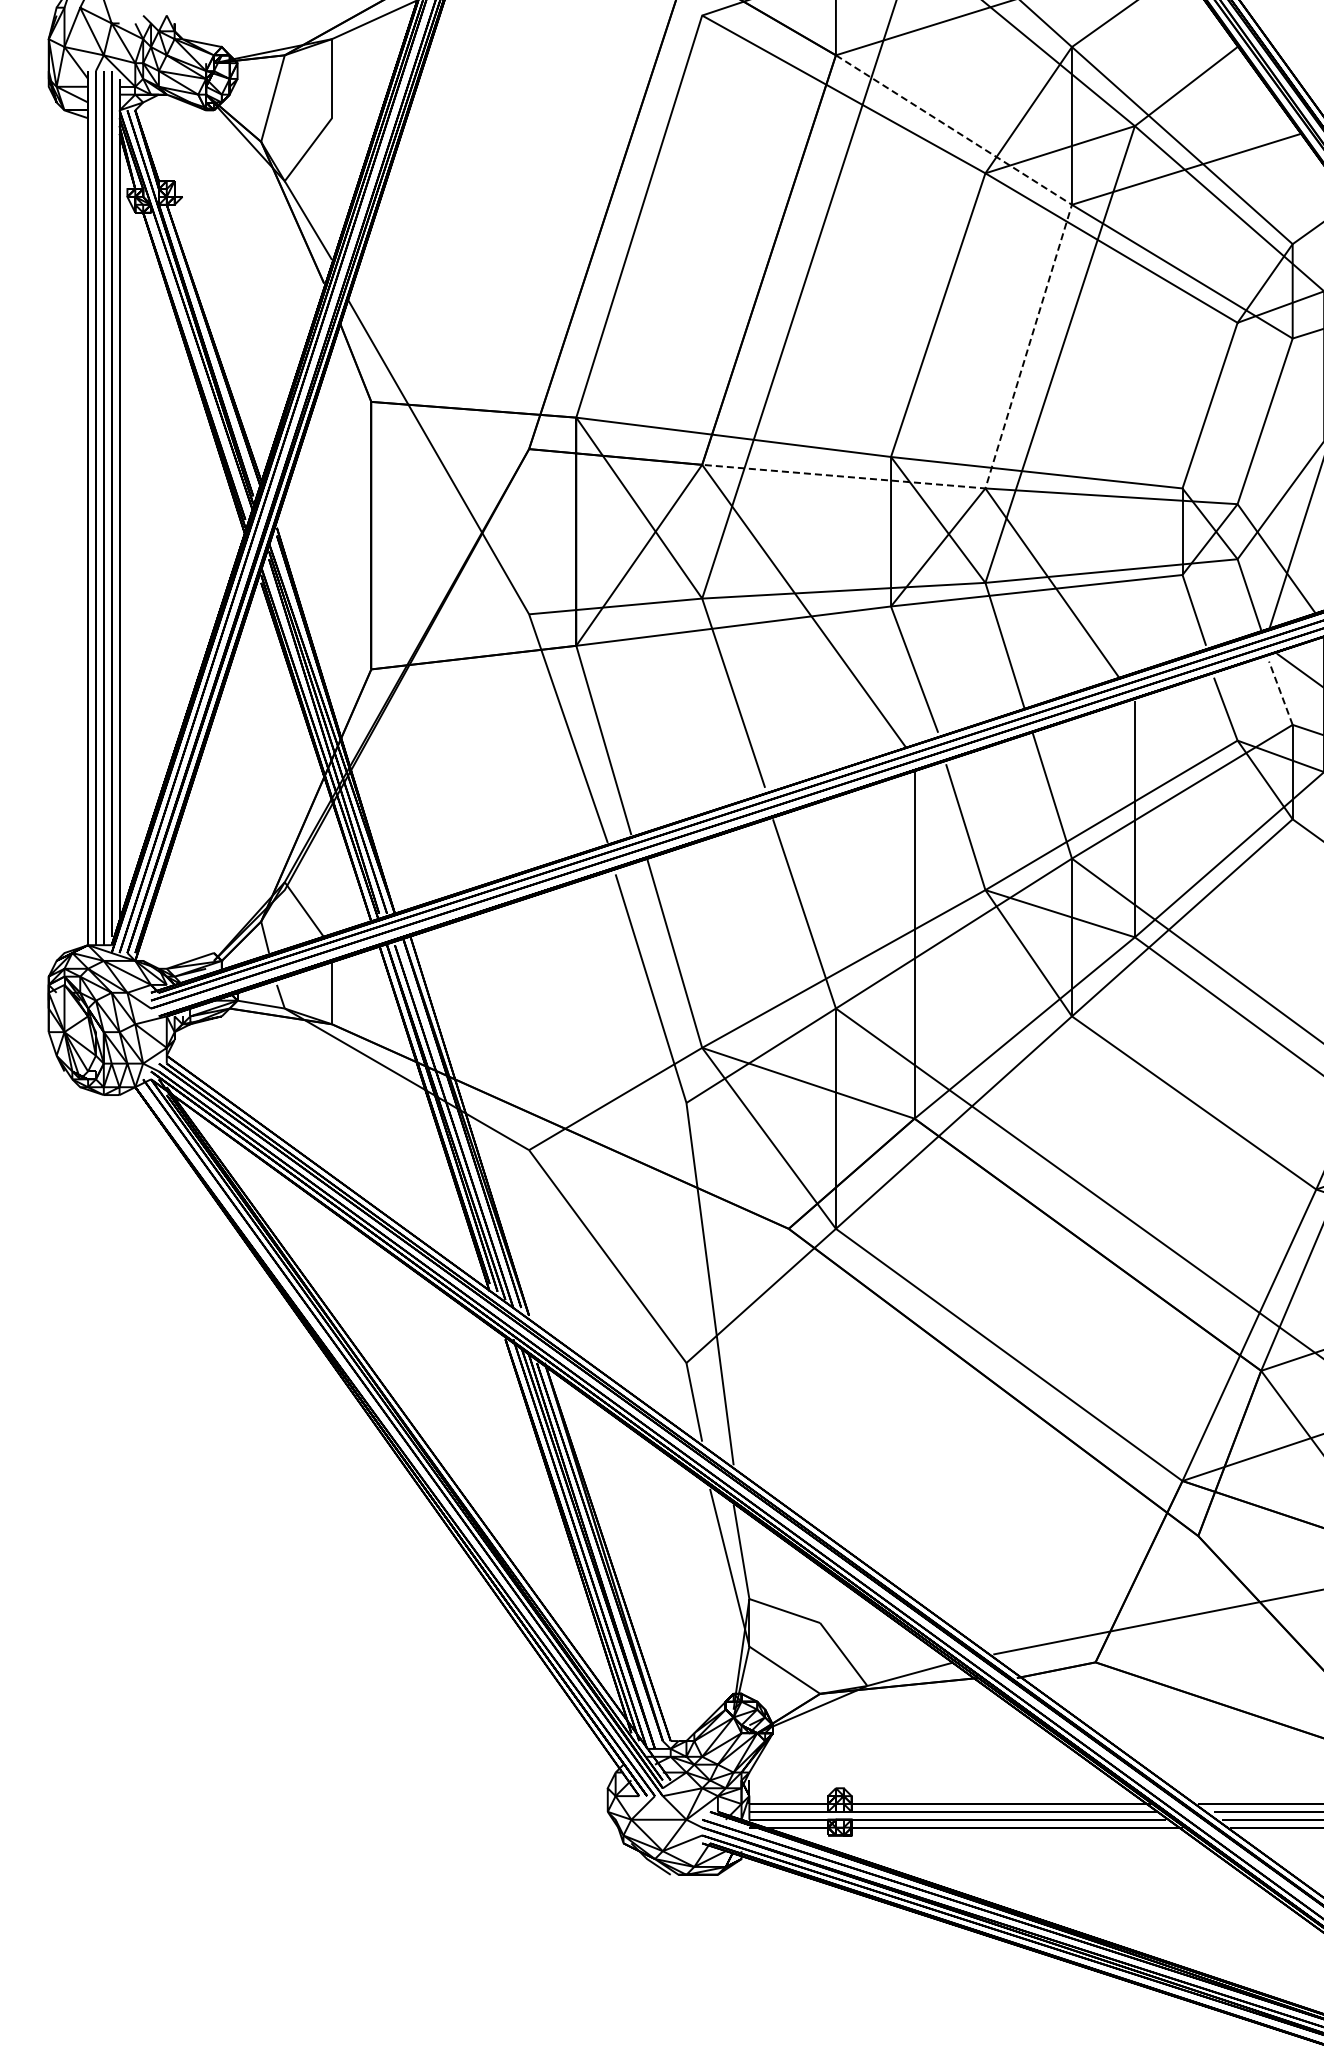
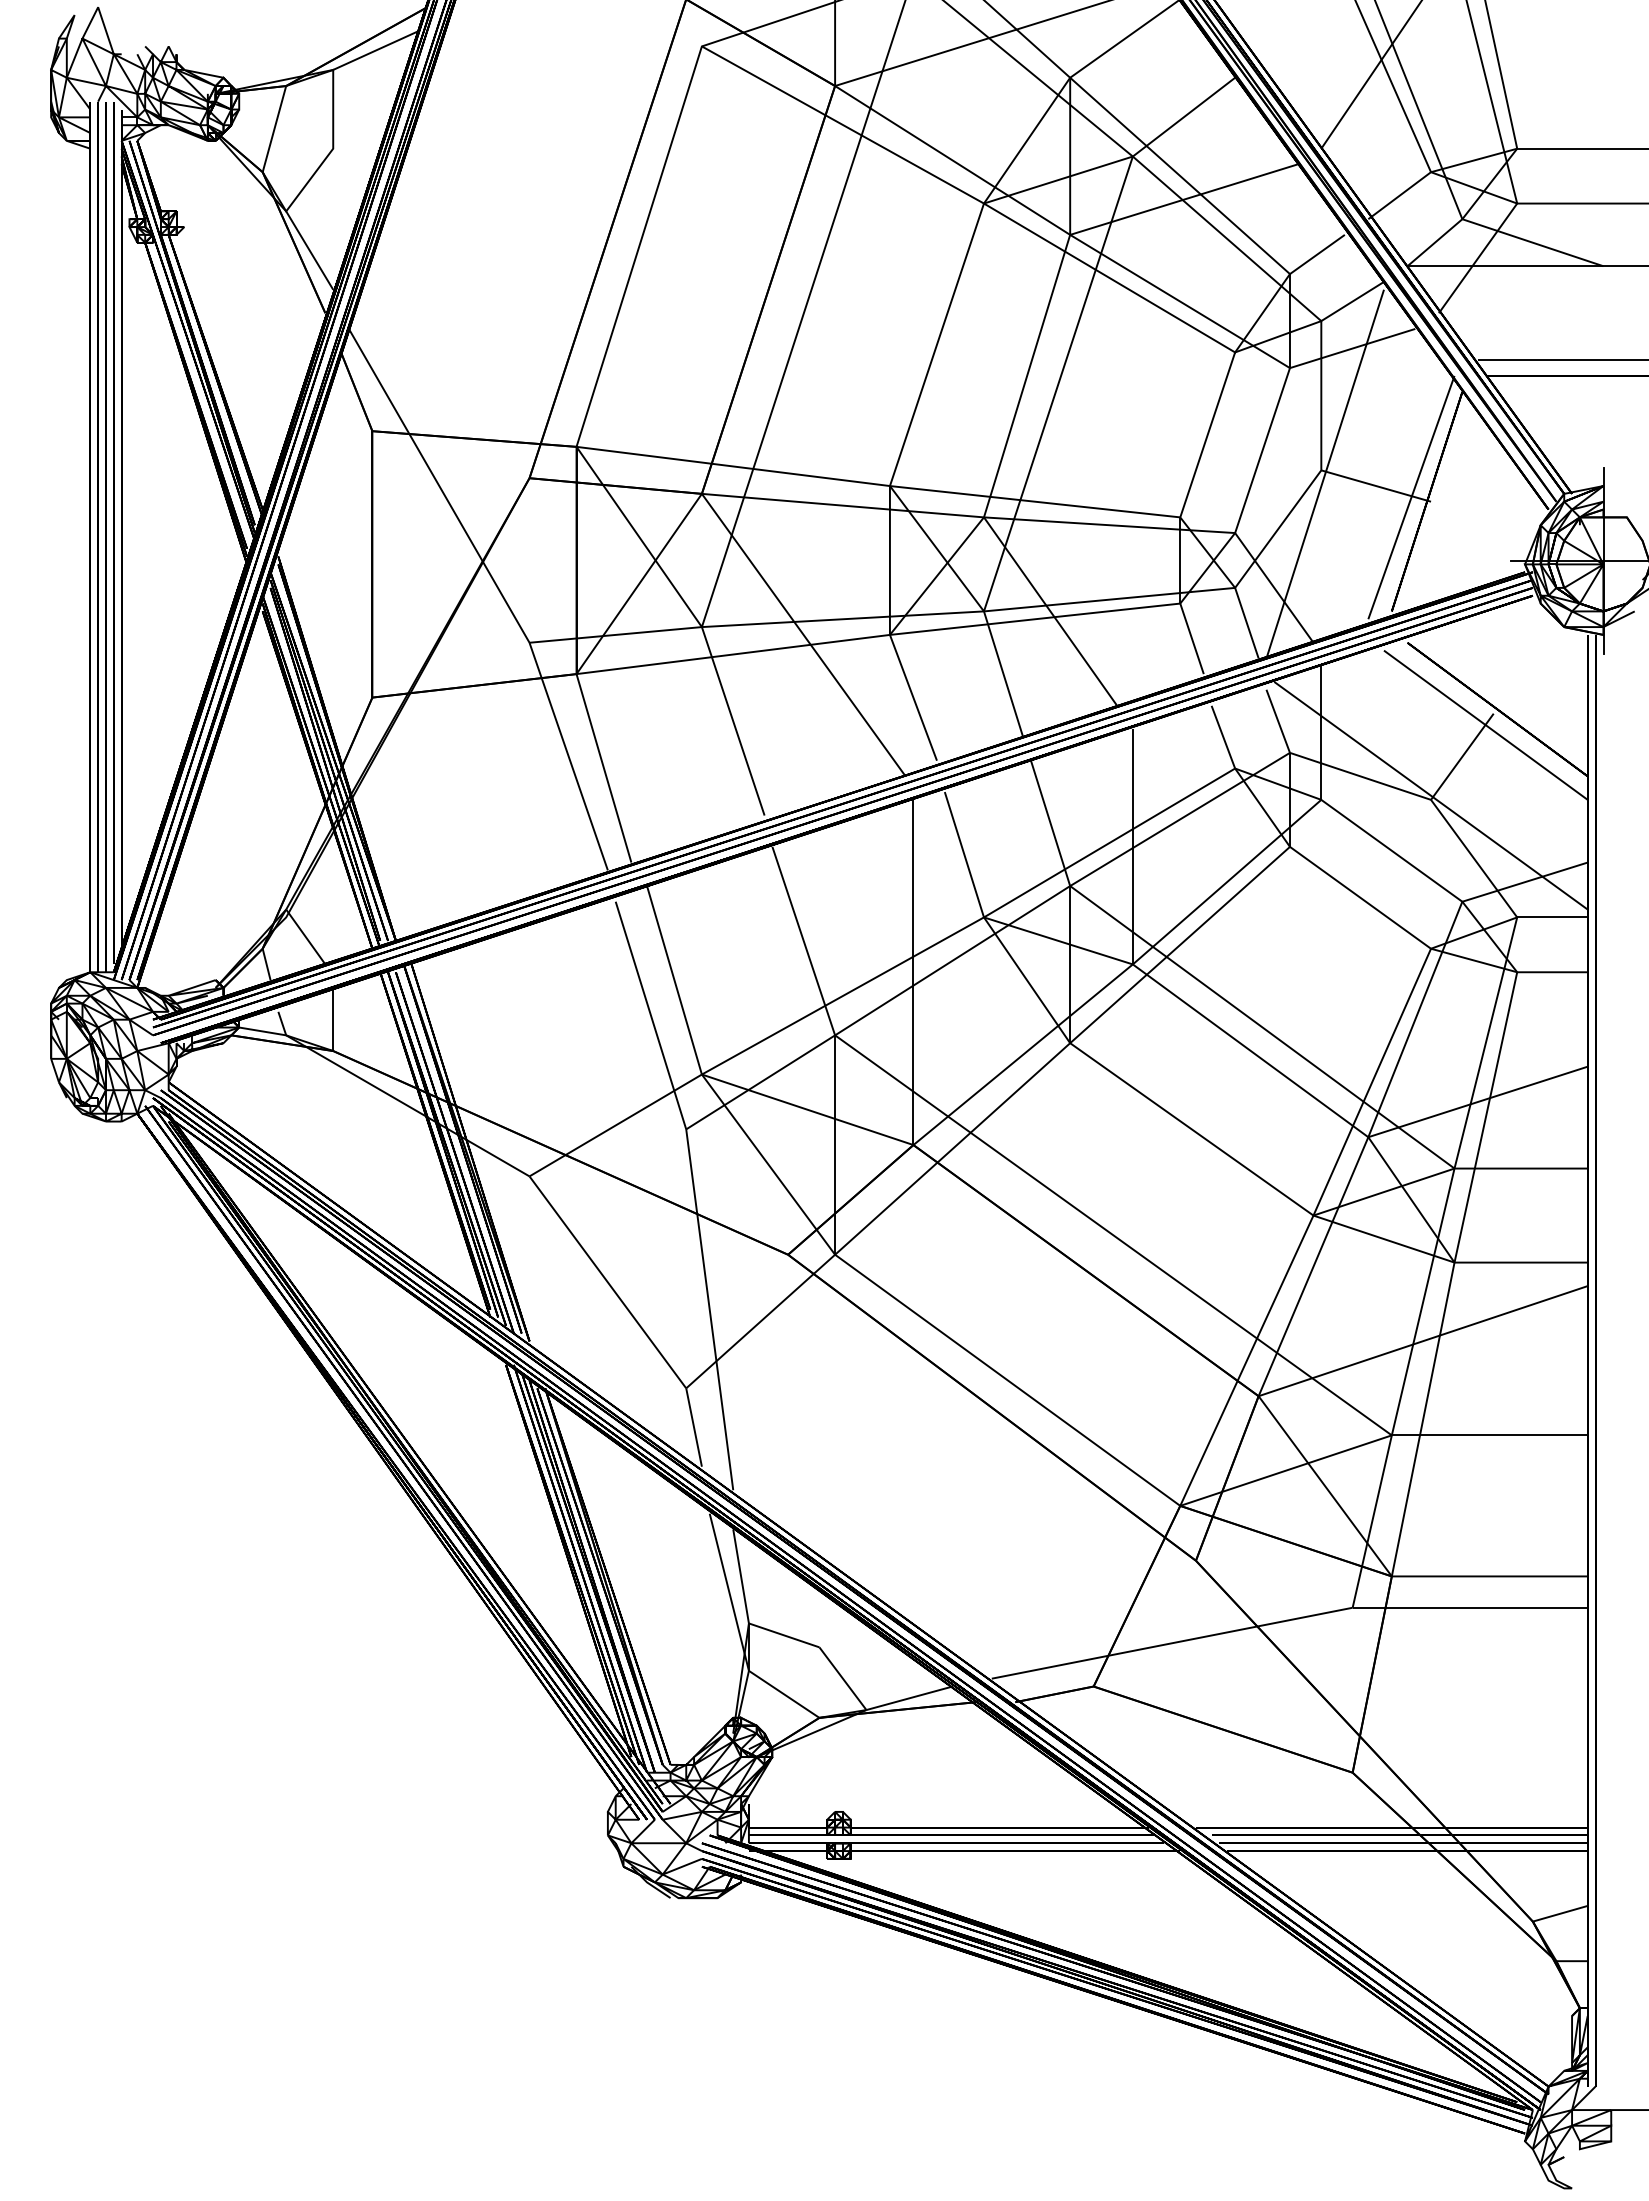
line: (1028, 350) -> (1026, 379), dashed -> solid
line: (1281, 693) -> (1278, 721), dashed -> solid

